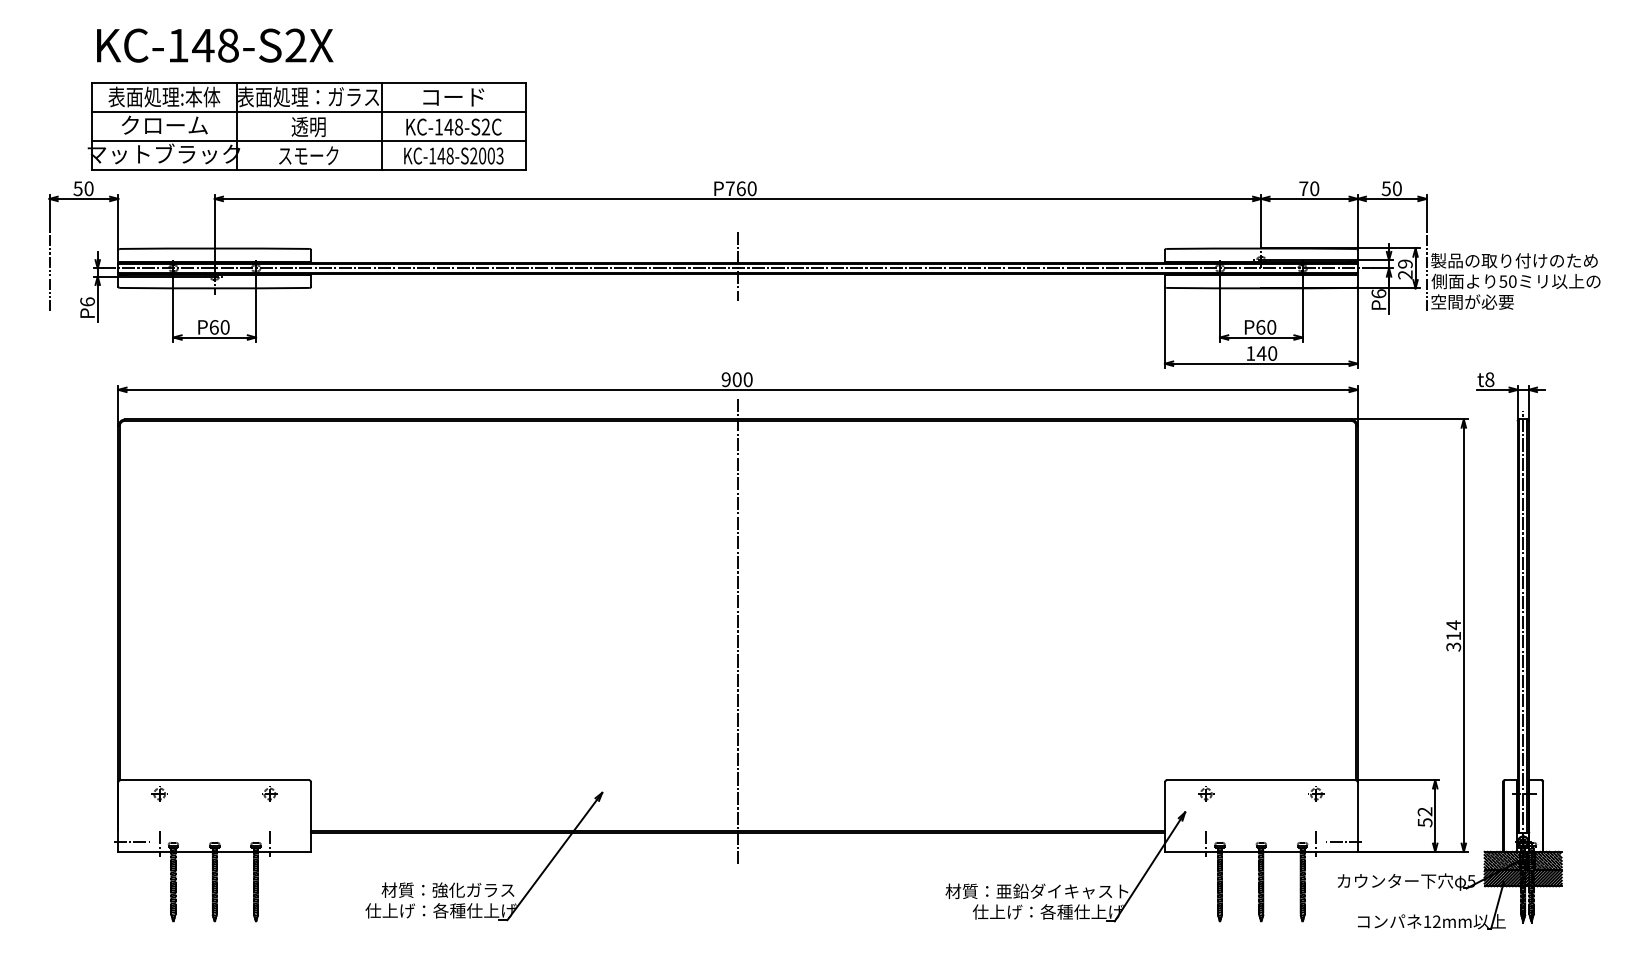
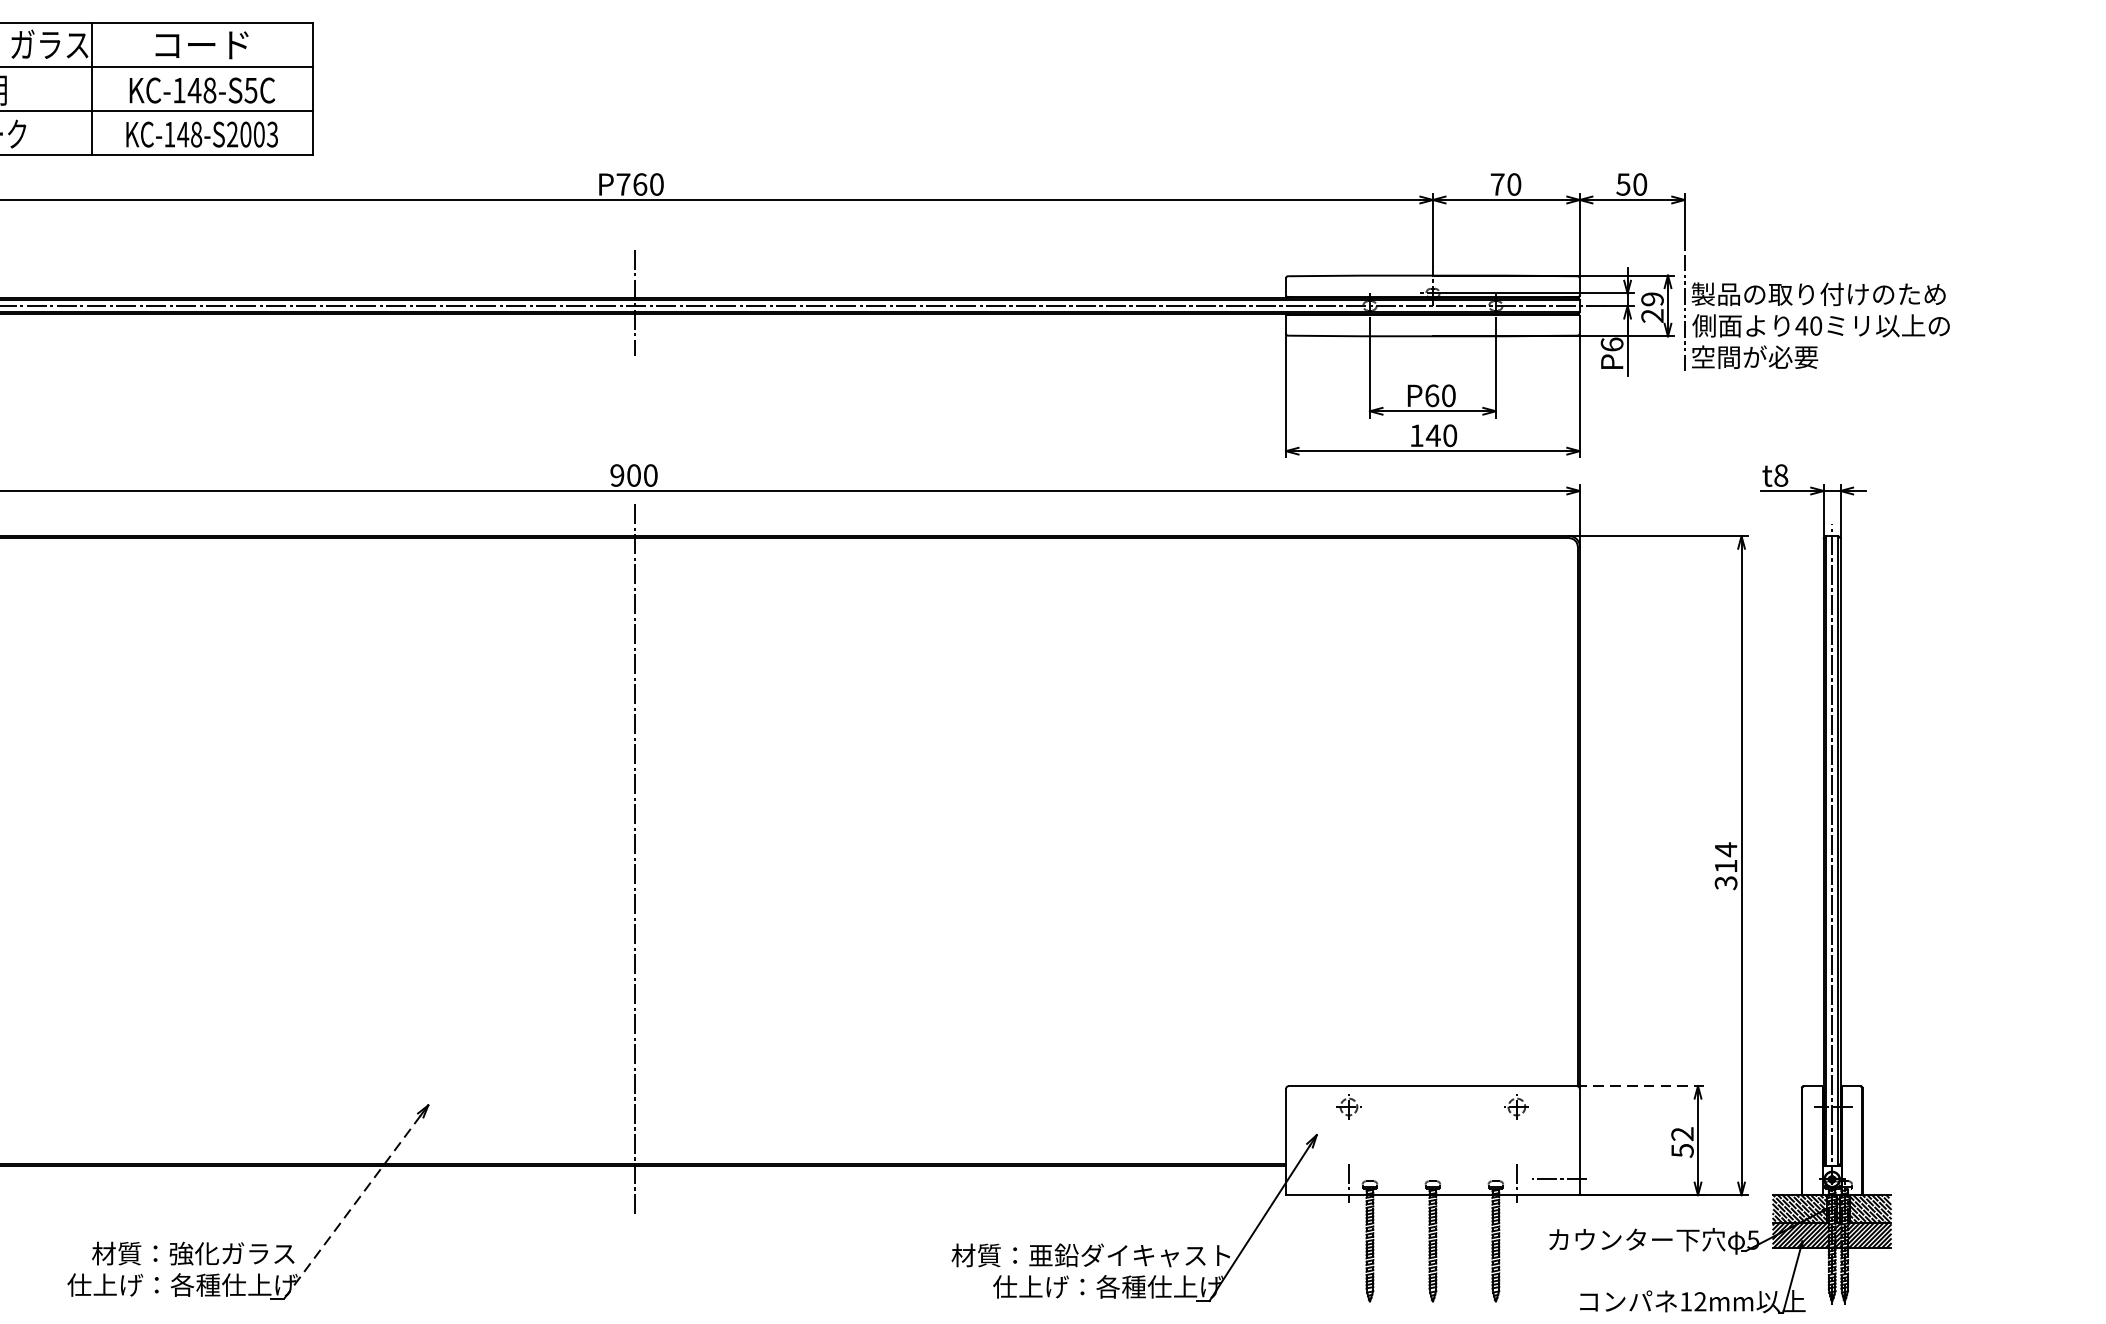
text: (485, 126) -> (250, 89), KC-148-S2C -> KC-148-S5C
text: (1503, 281) -> (1802, 325), 50 -> 40
line: (1397, 780) -> (1640, 1086), solid -> dashed
line: (552, 860) -> (352, 1208), solid -> dashed

